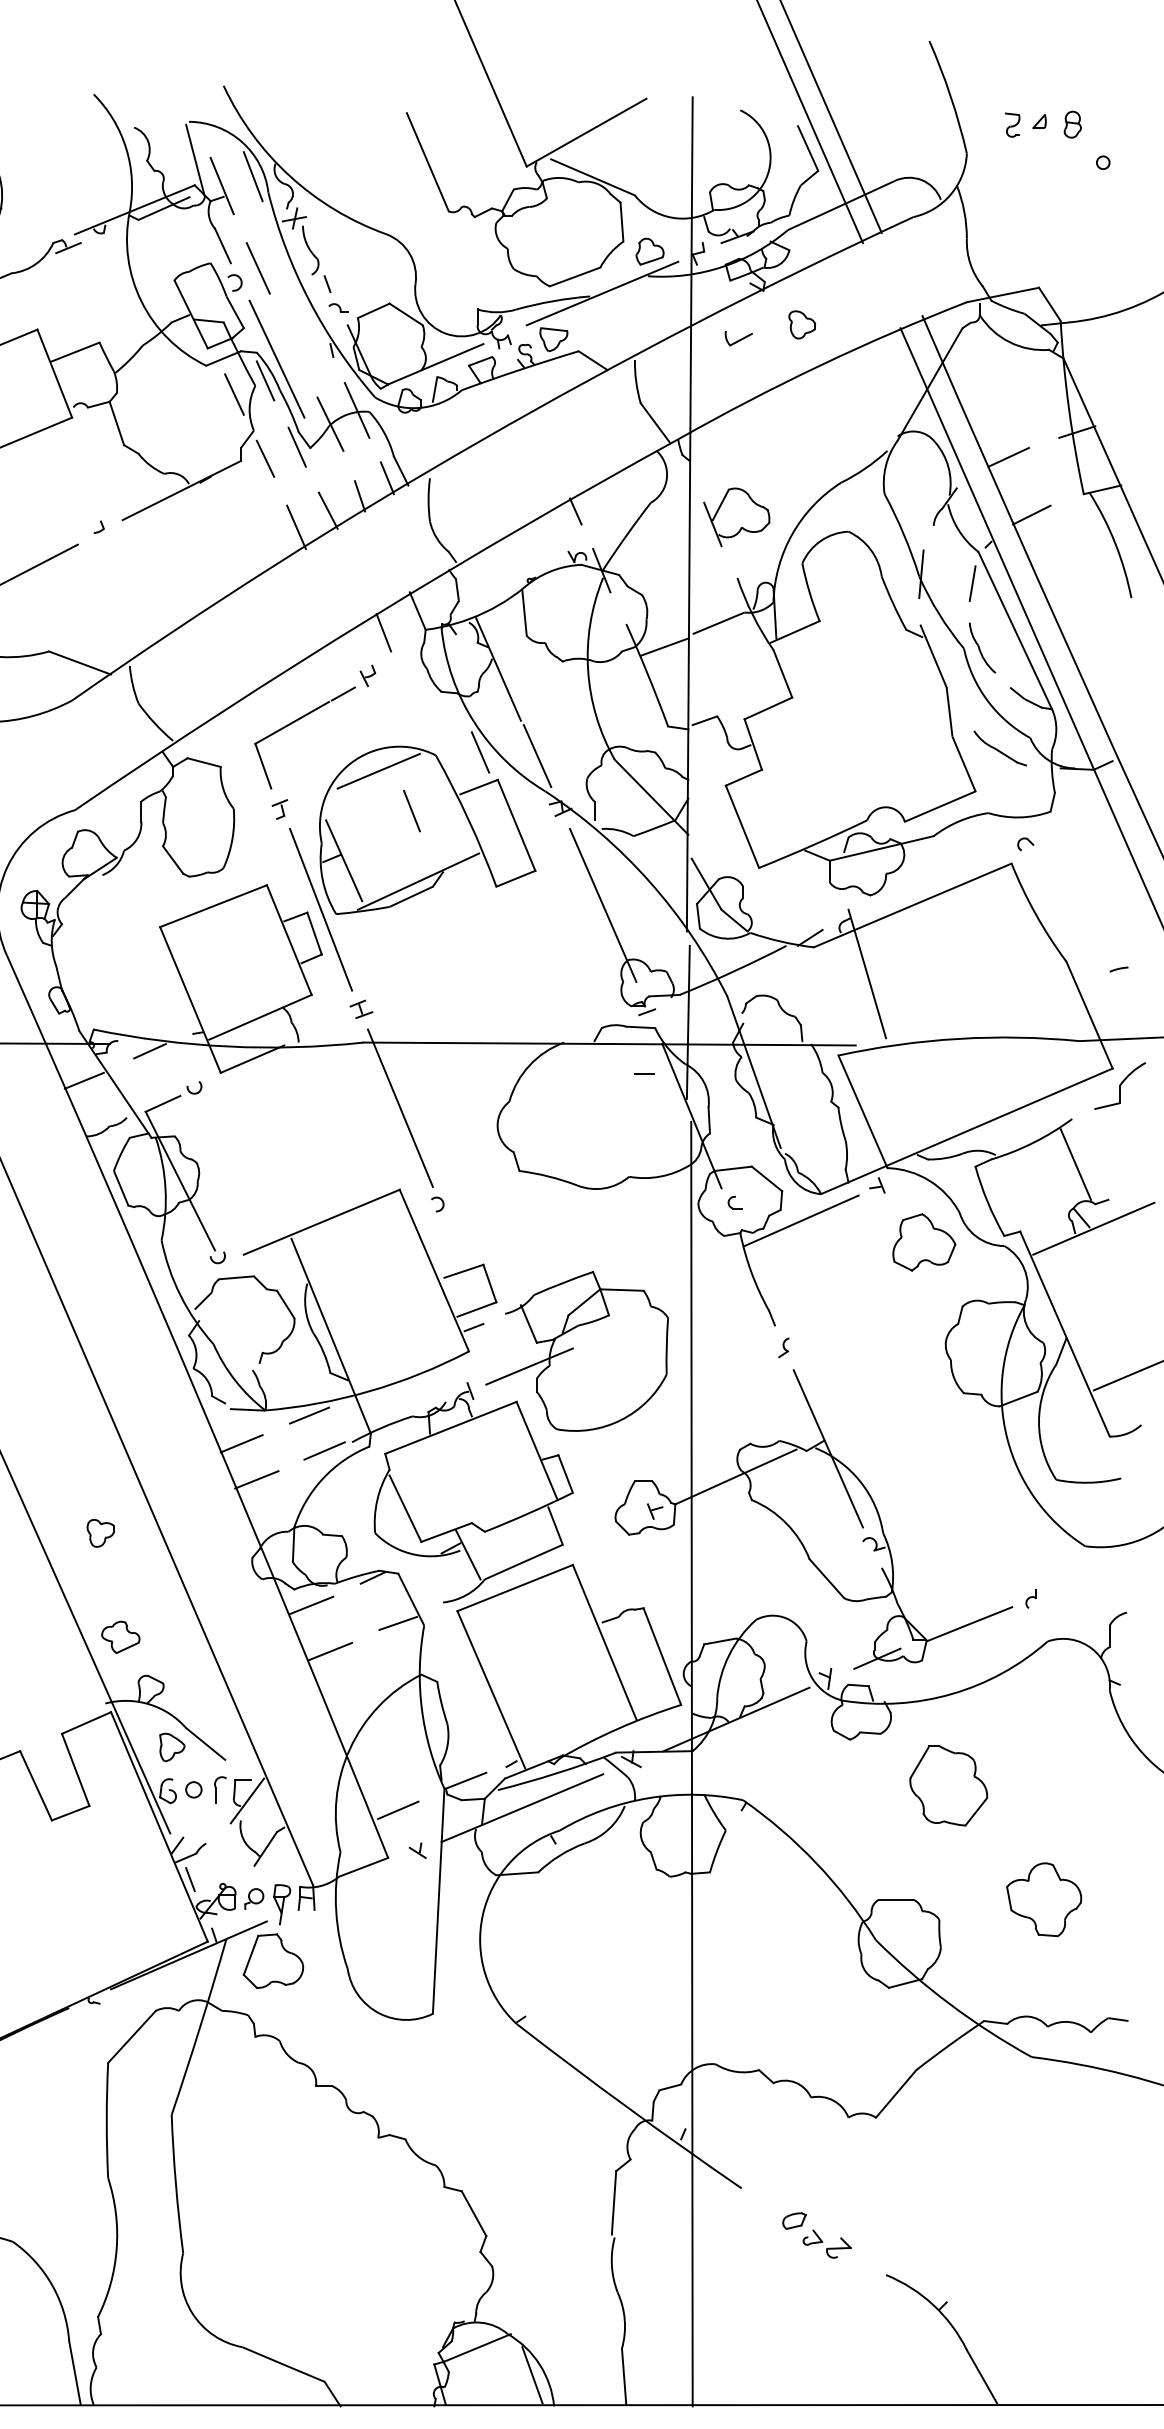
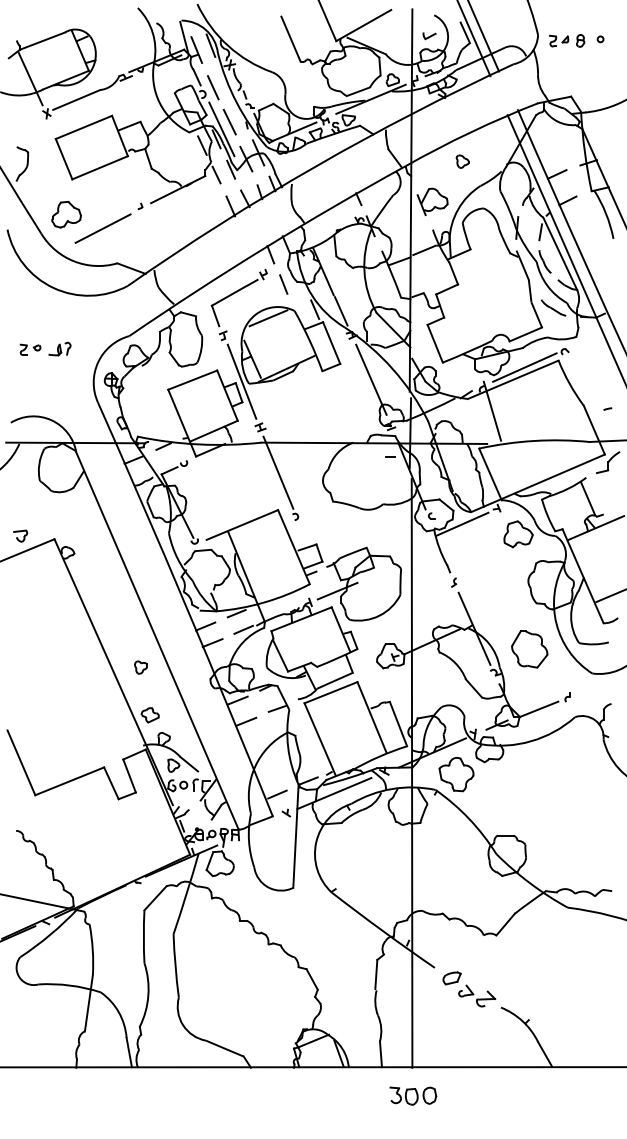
part: (1044, 123) -> (567, 40), moved
part: (801, 324) -> (462, 161), moved
part: (738, 339) -> (429, 36), moved
line: (293, 341) -> (229, 121), added
line: (411, 810) -> (283, 284), moved
line: (937, 878) -> (524, 367), added
part: (948, 1786) -> (529, 649), moved
part: (1044, 1899) -> (456, 774), moved
part: (817, 2235) -> (469, 989), size x1.67

